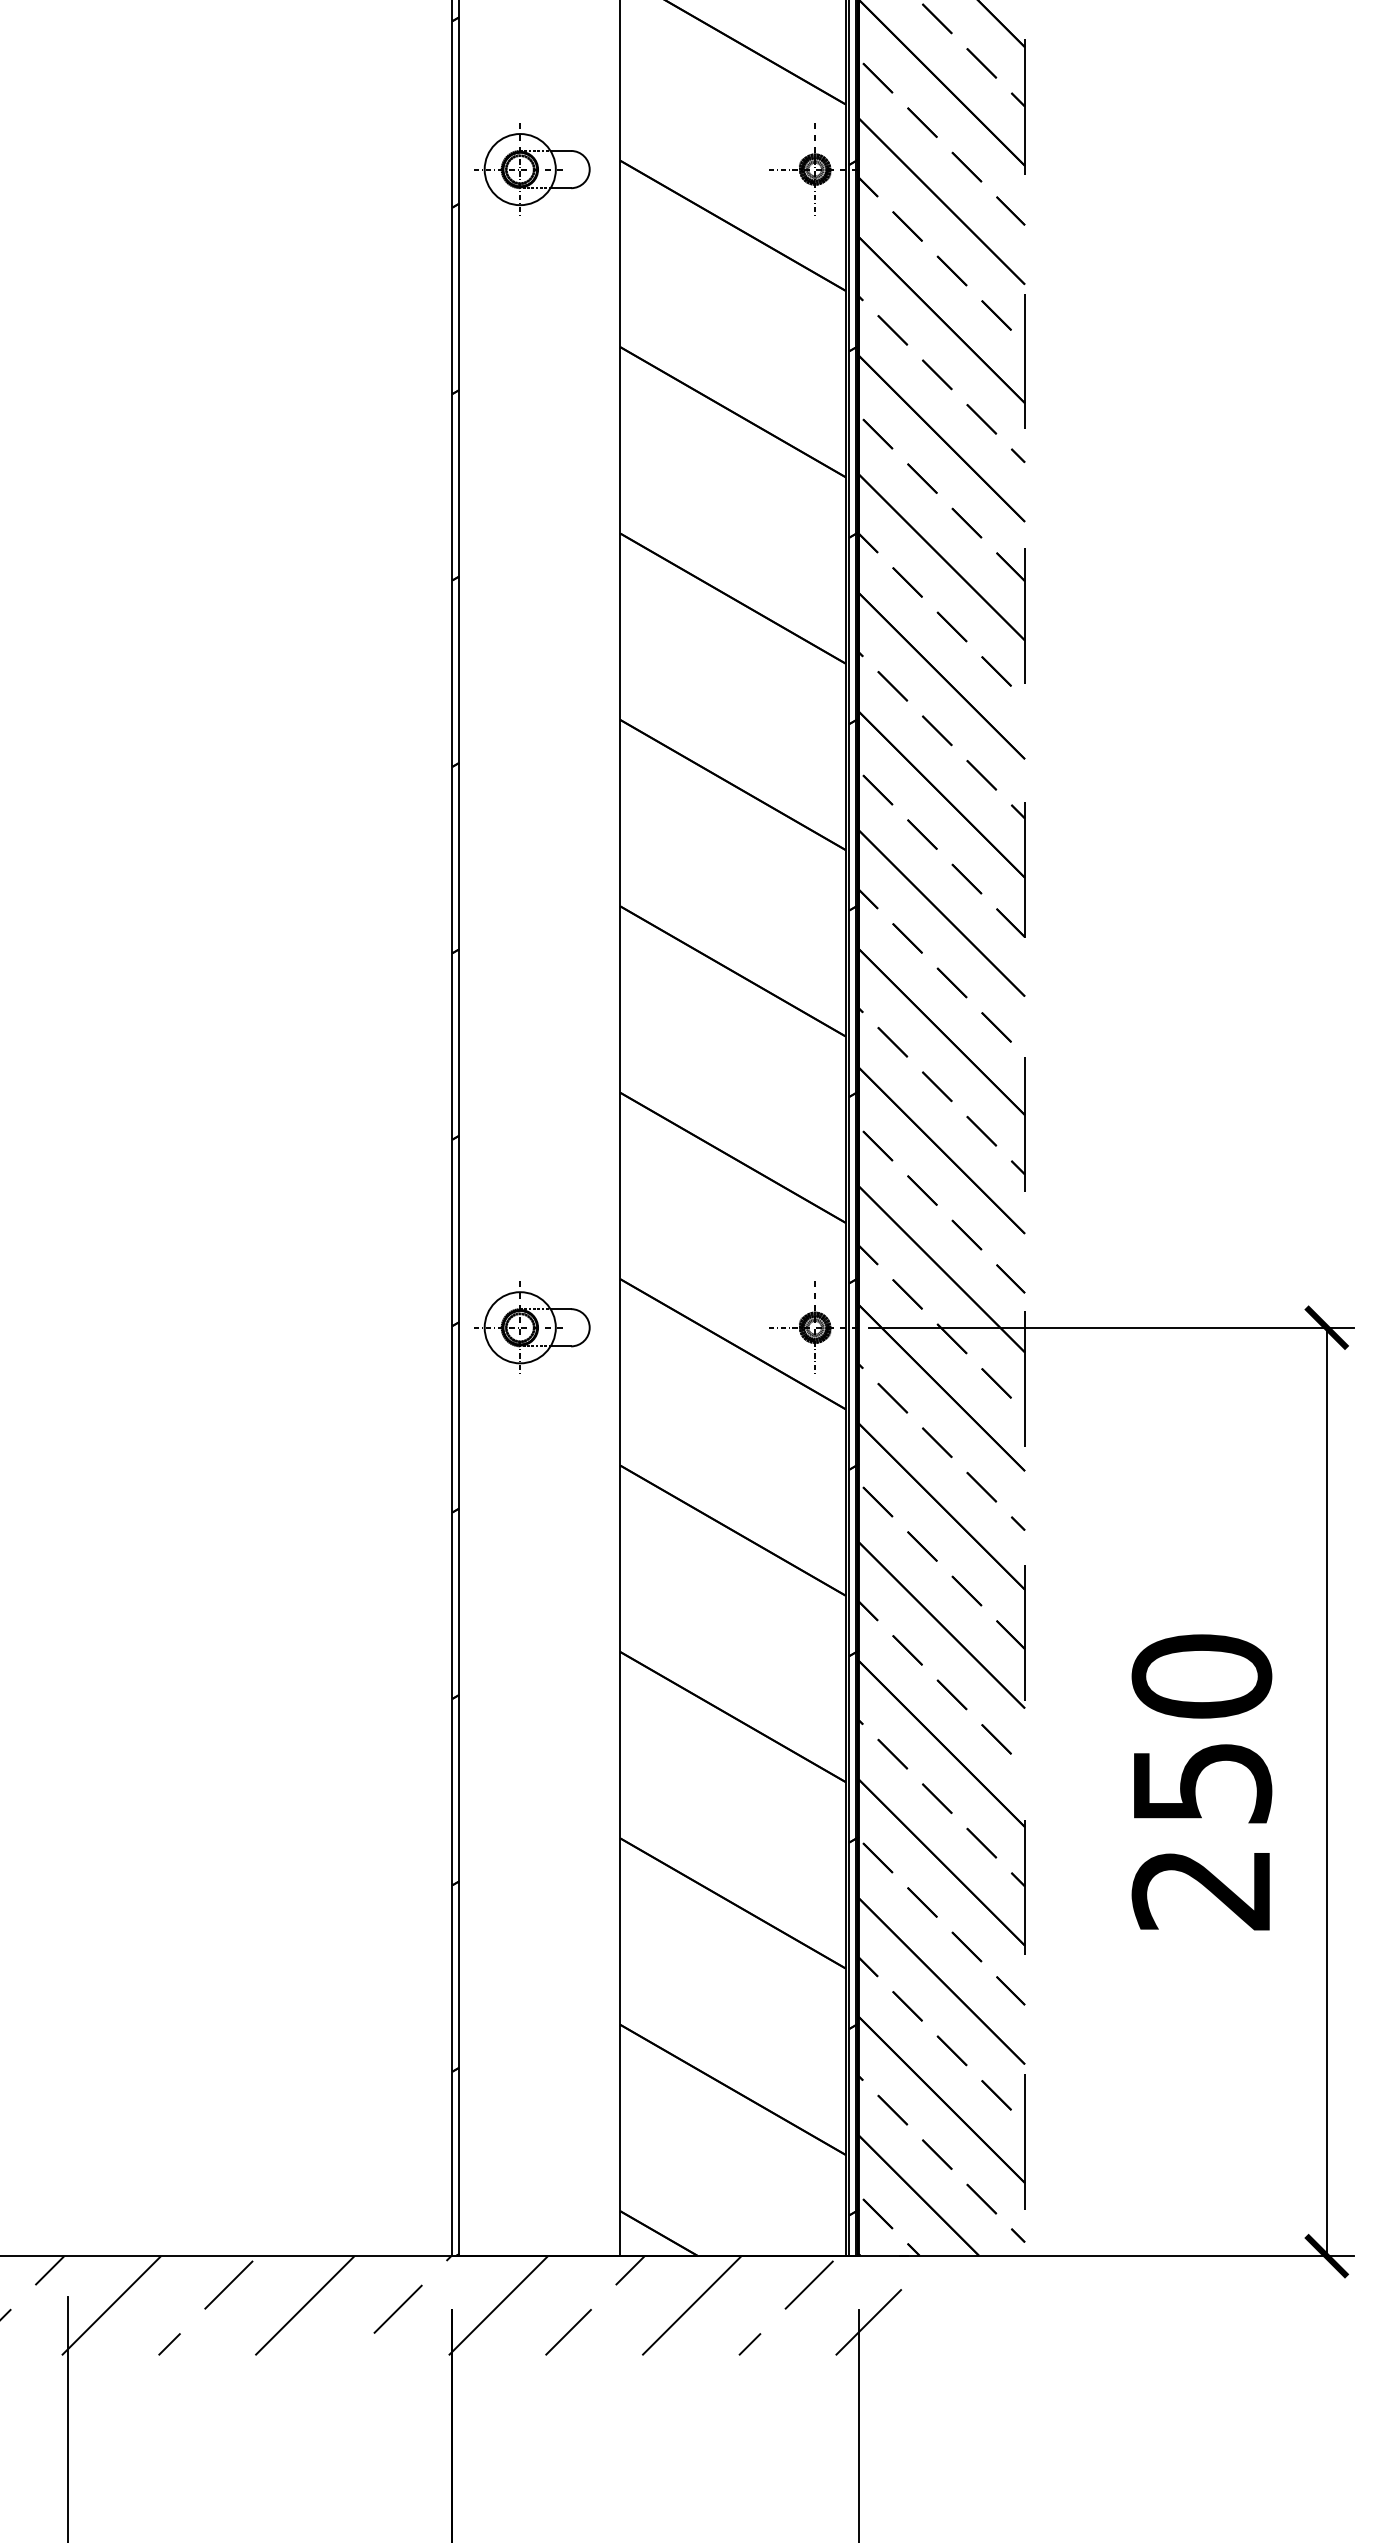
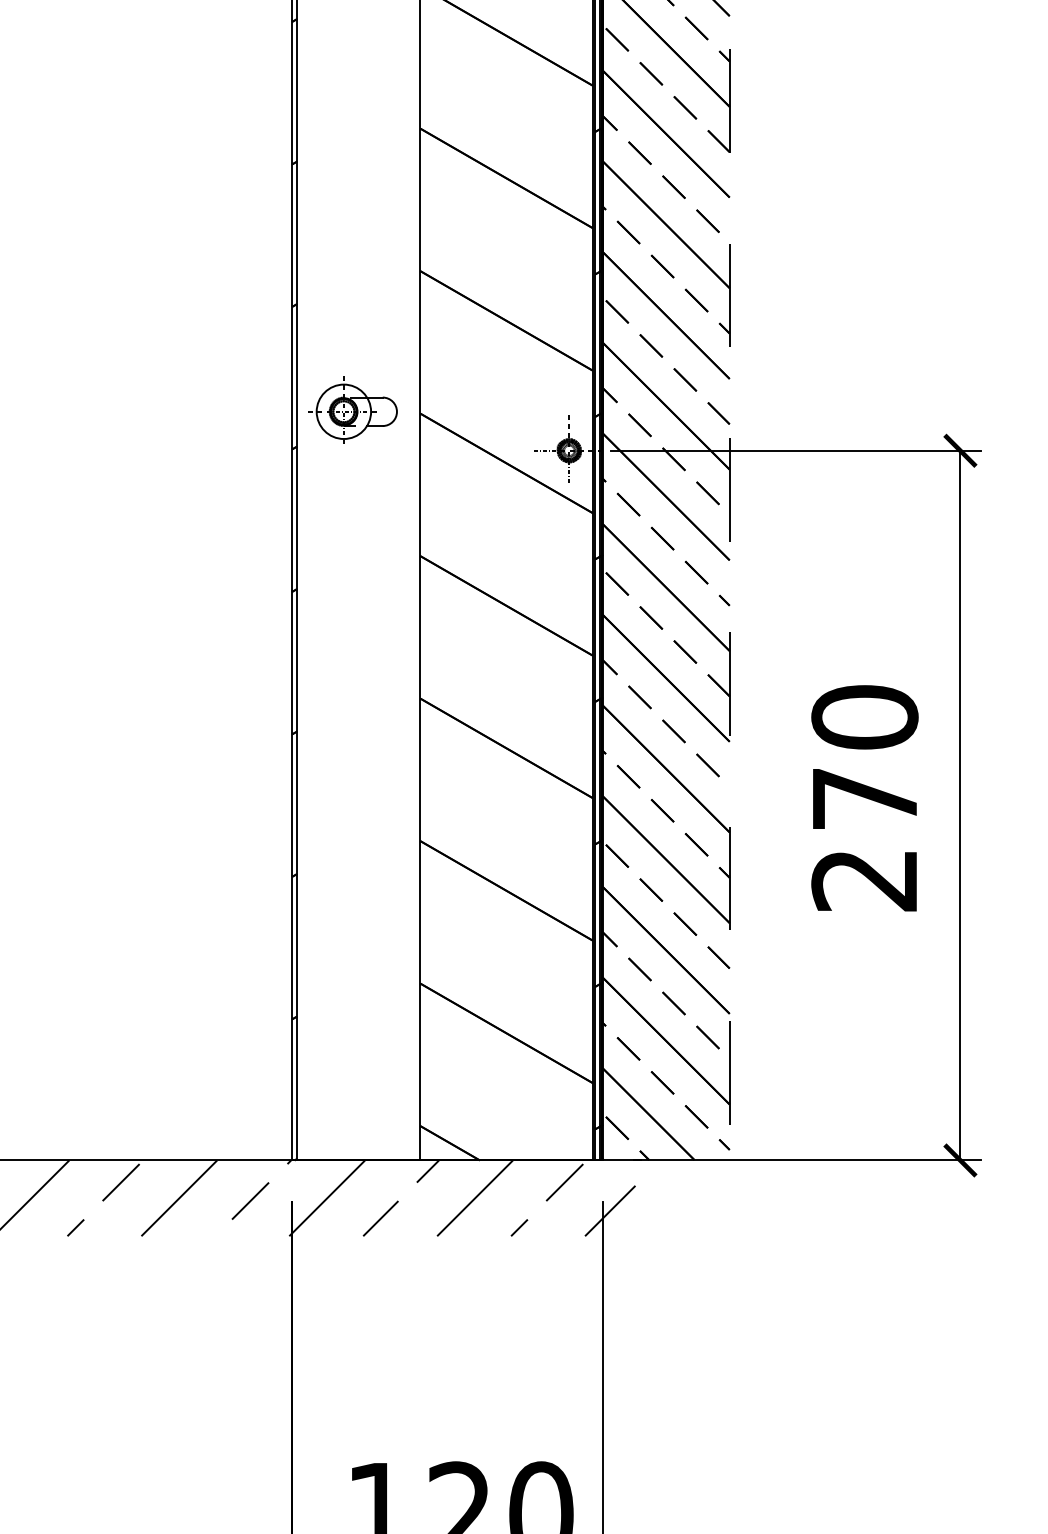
part: (532, 1327) -> (353, 411), moved
text: (1203, 1783) -> (866, 799), 250 -> 270

